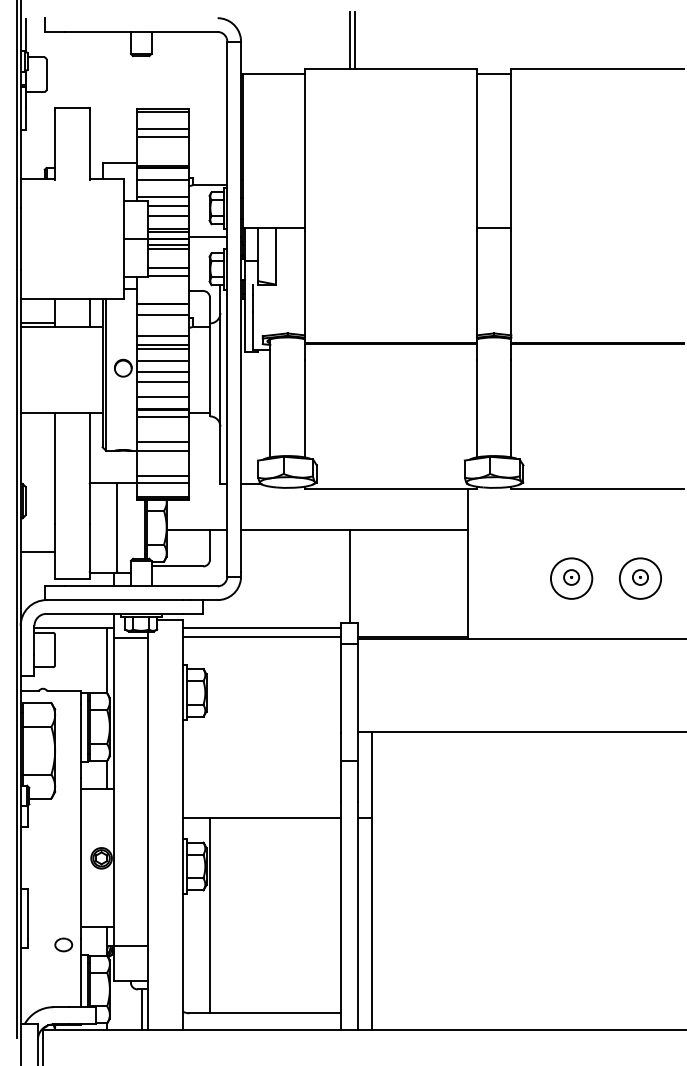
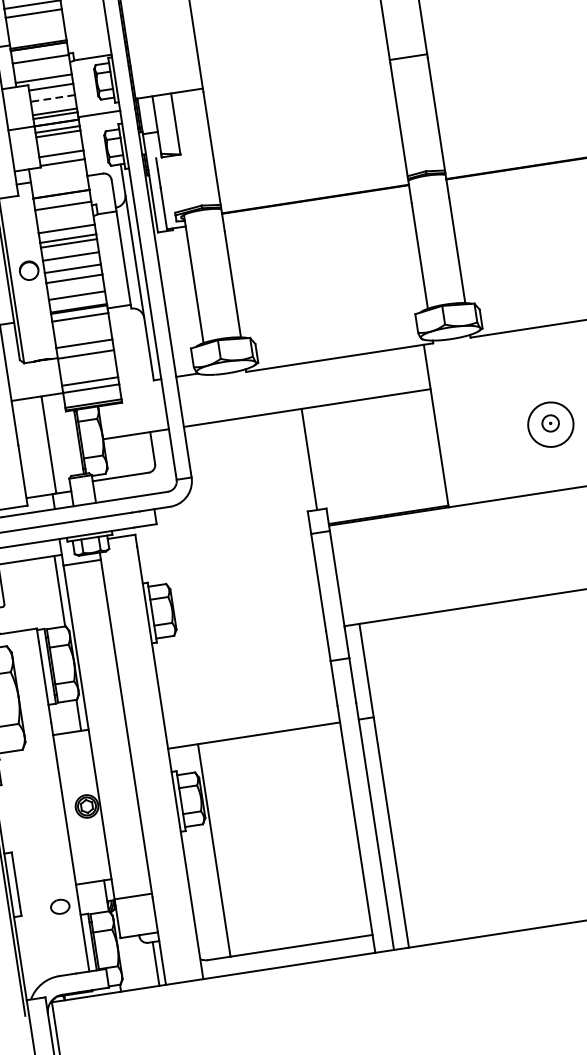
line: (167, 216) -> (51, 98), solid -> dashed
line: (261, 628) -> (222, 530), removed
line: (261, 637) -> (223, 540), removed

